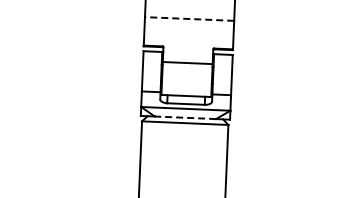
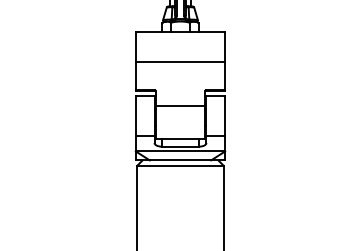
line: (189, 18) -> (180, 61), dashed -> solid
line: (185, 117) -> (180, 160), dashed -> solid

